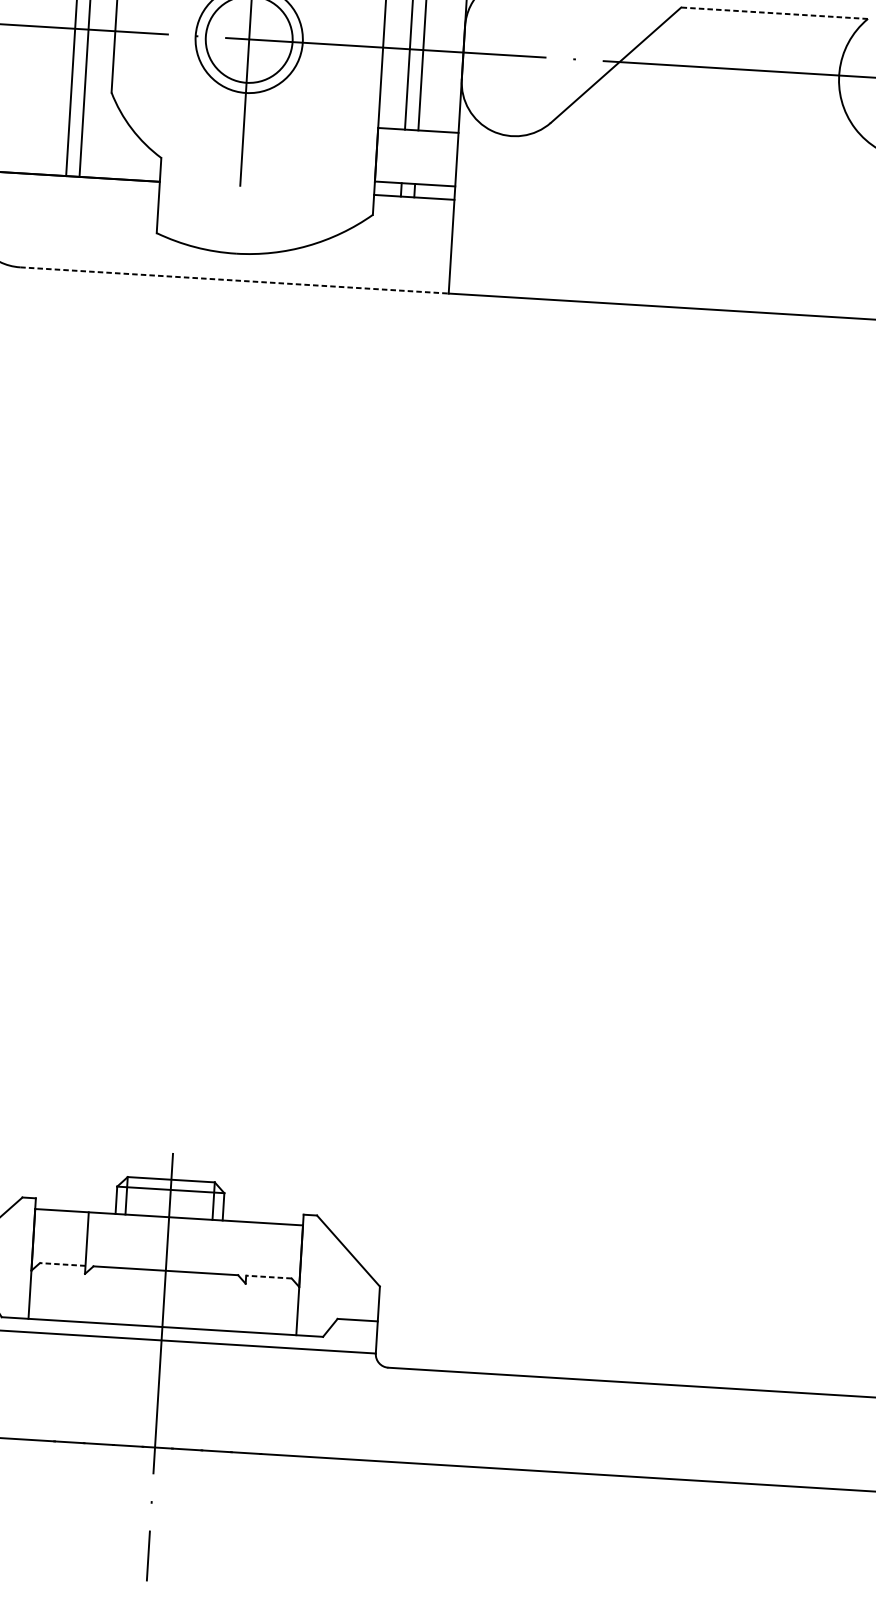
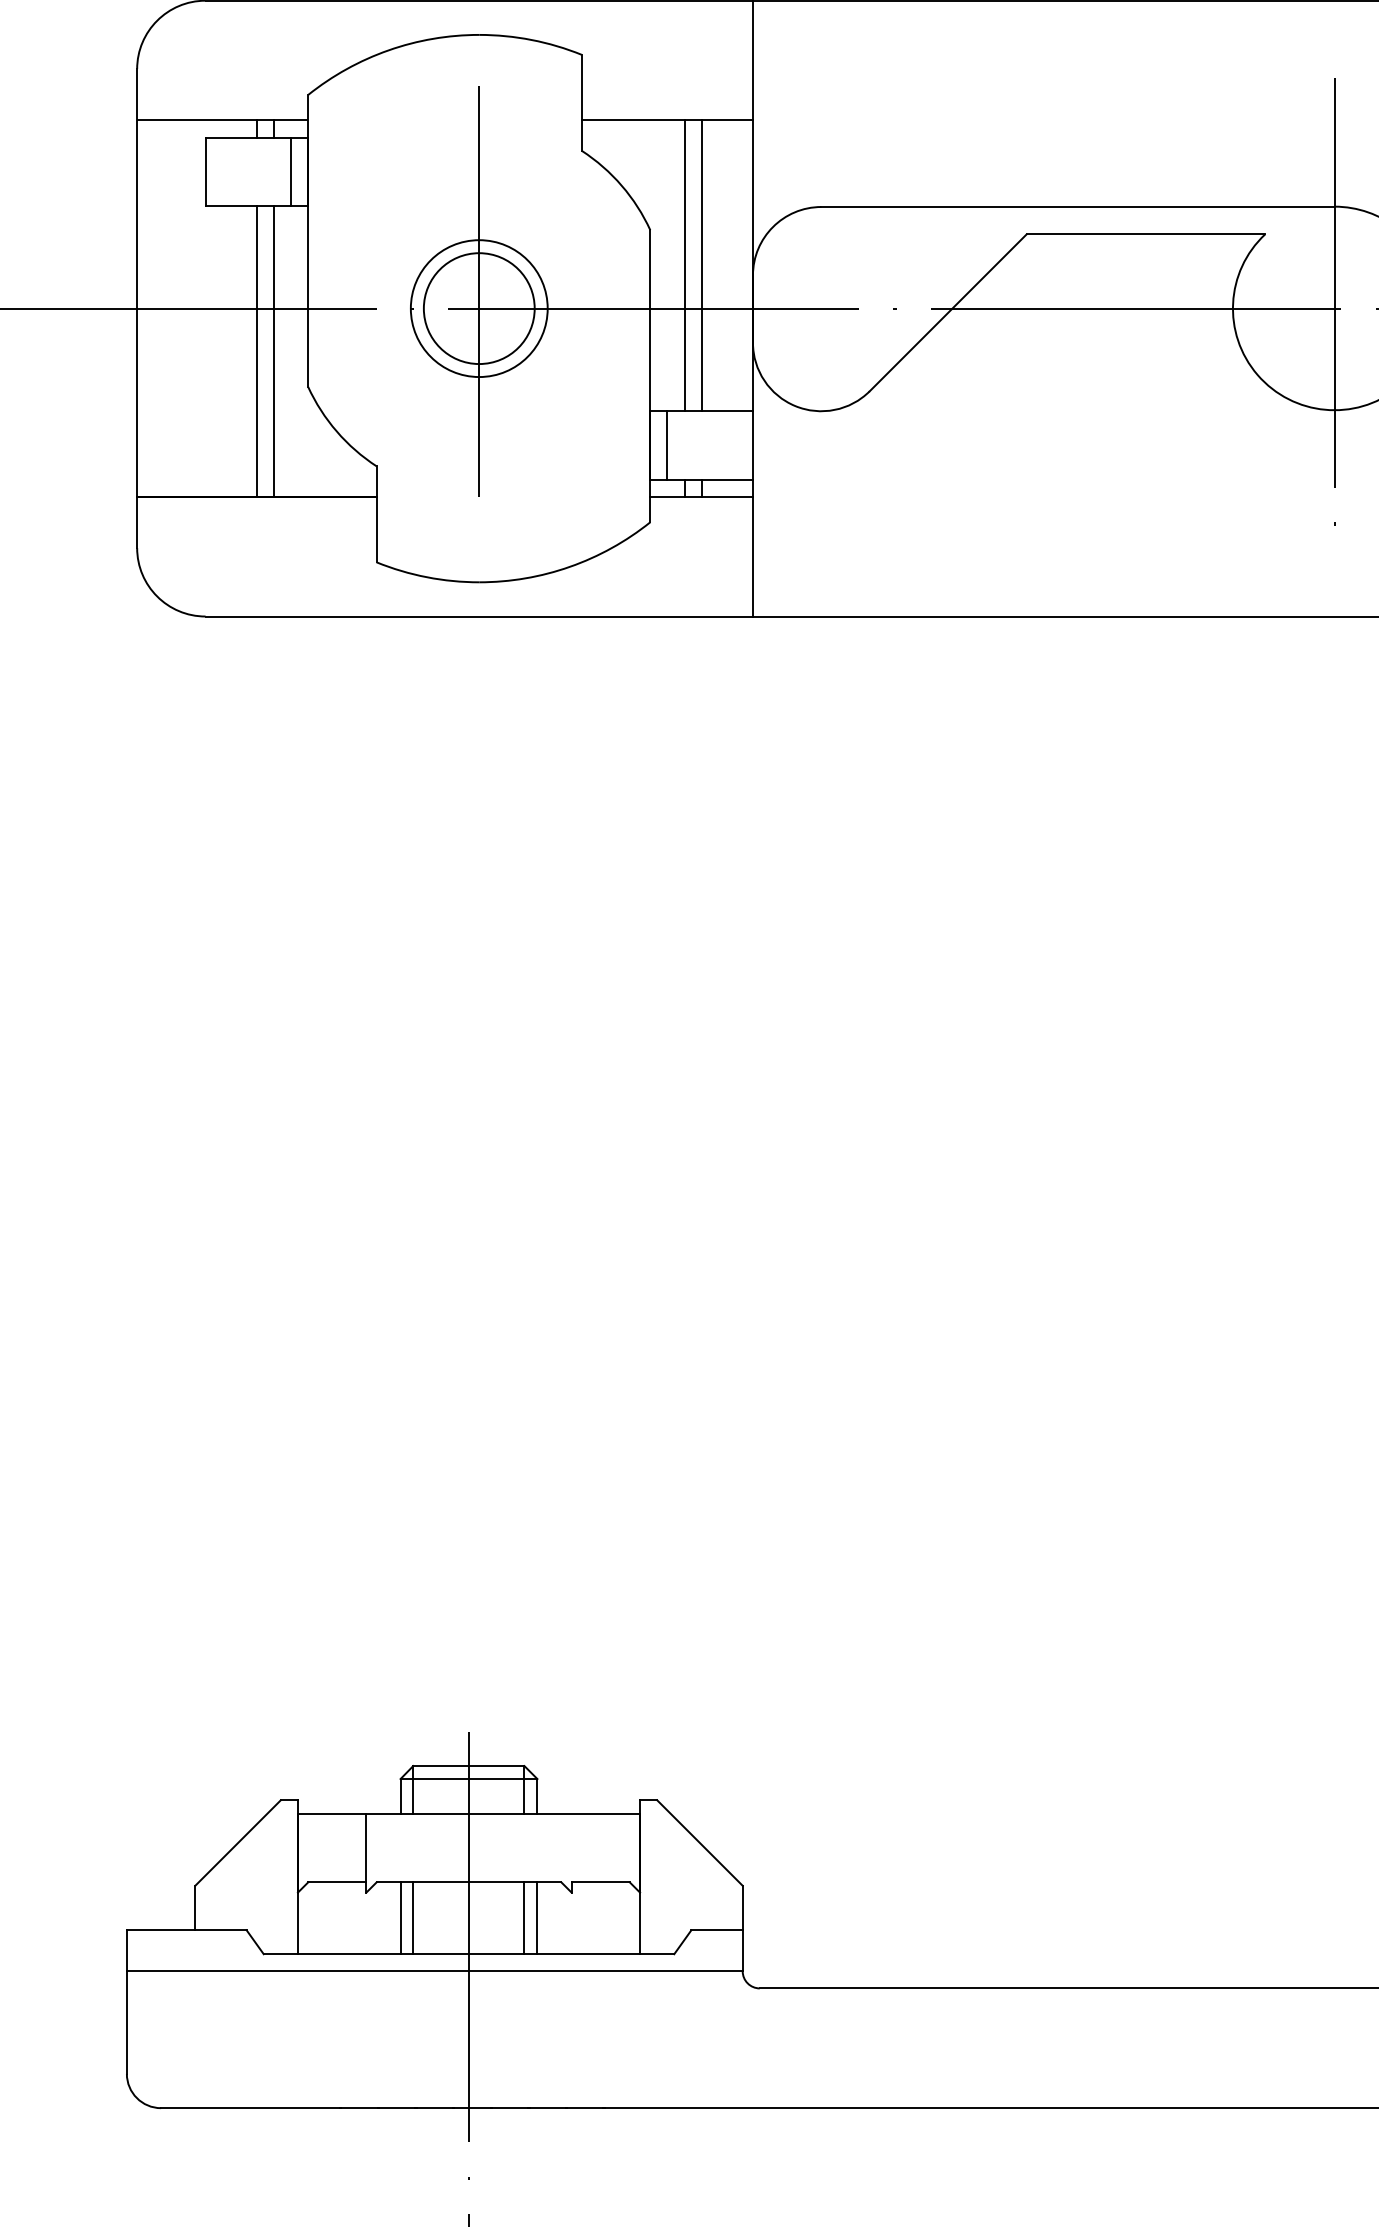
line: (774, 13) -> (1145, 234), dashed -> solid
line: (390, 155) -> (667, 445), added
line: (234, 280) -> (479, 616), dashed -> solid
line: (62, 1264) -> (336, 1882), dashed -> solid
line: (268, 1277) -> (600, 1882), dashed -> solid
line: (110, 1295) -> (400, 1918), added
line: (120, 1296) -> (413, 1918), added
line: (207, 1301) -> (524, 1918), added
line: (217, 1302) -> (537, 1918), added

